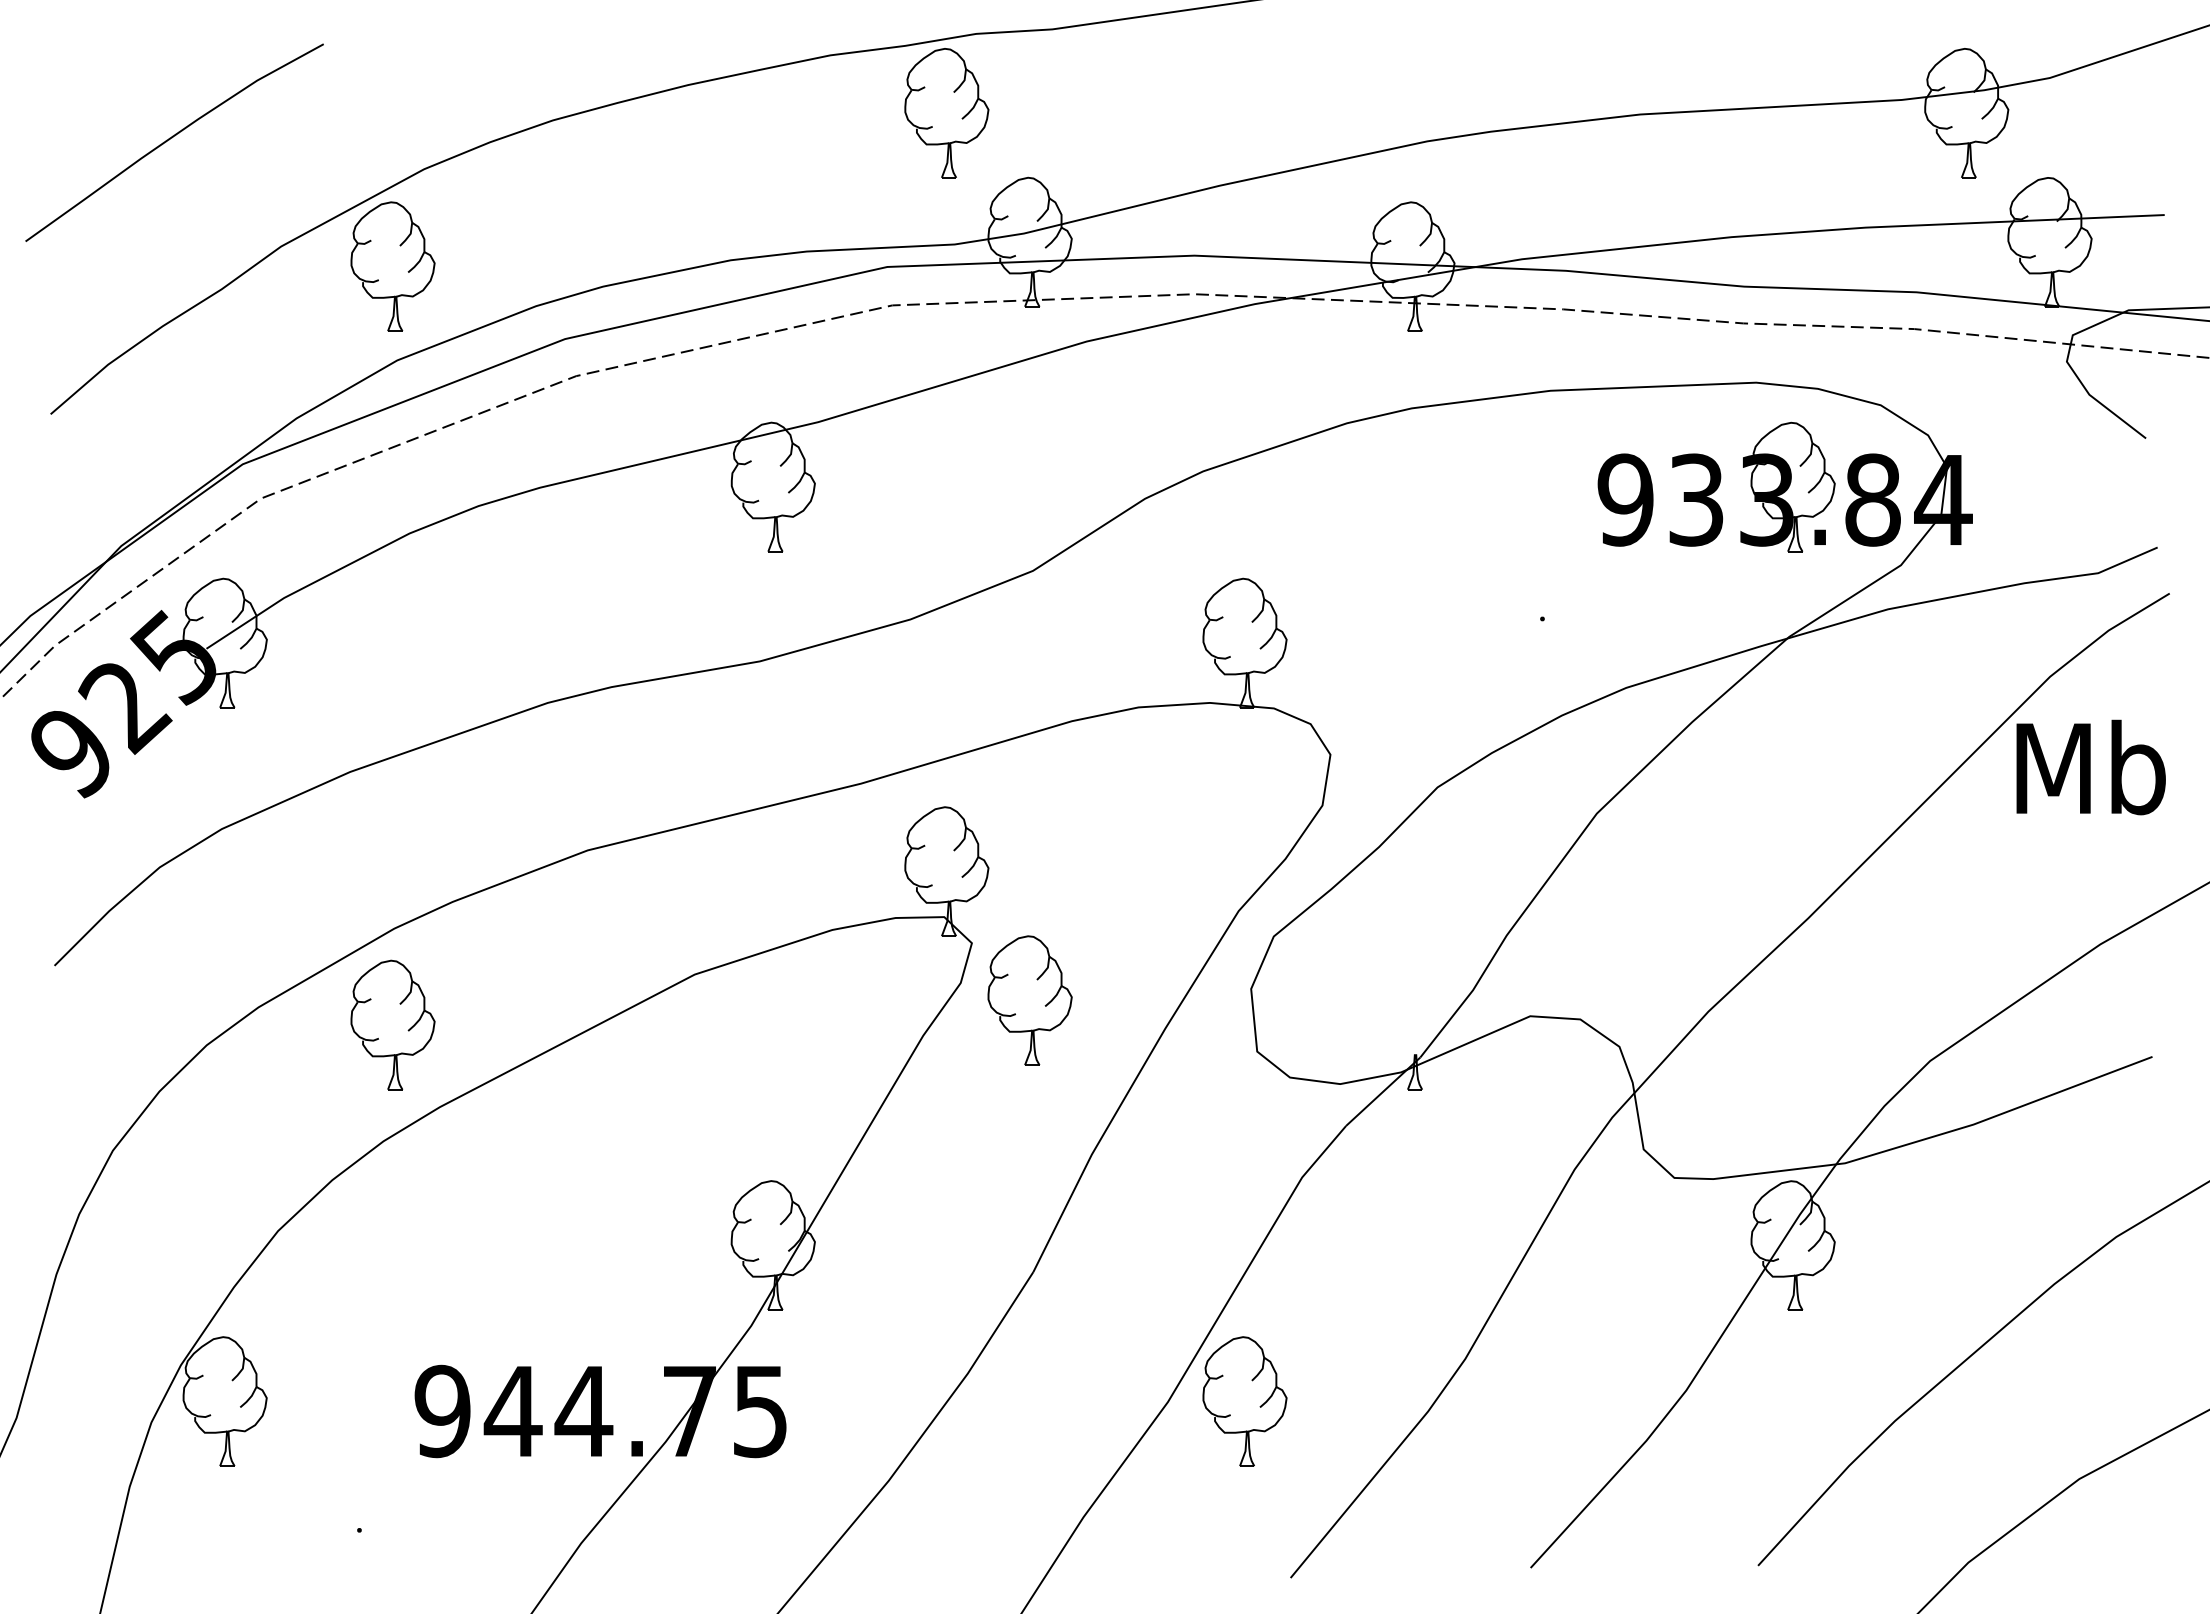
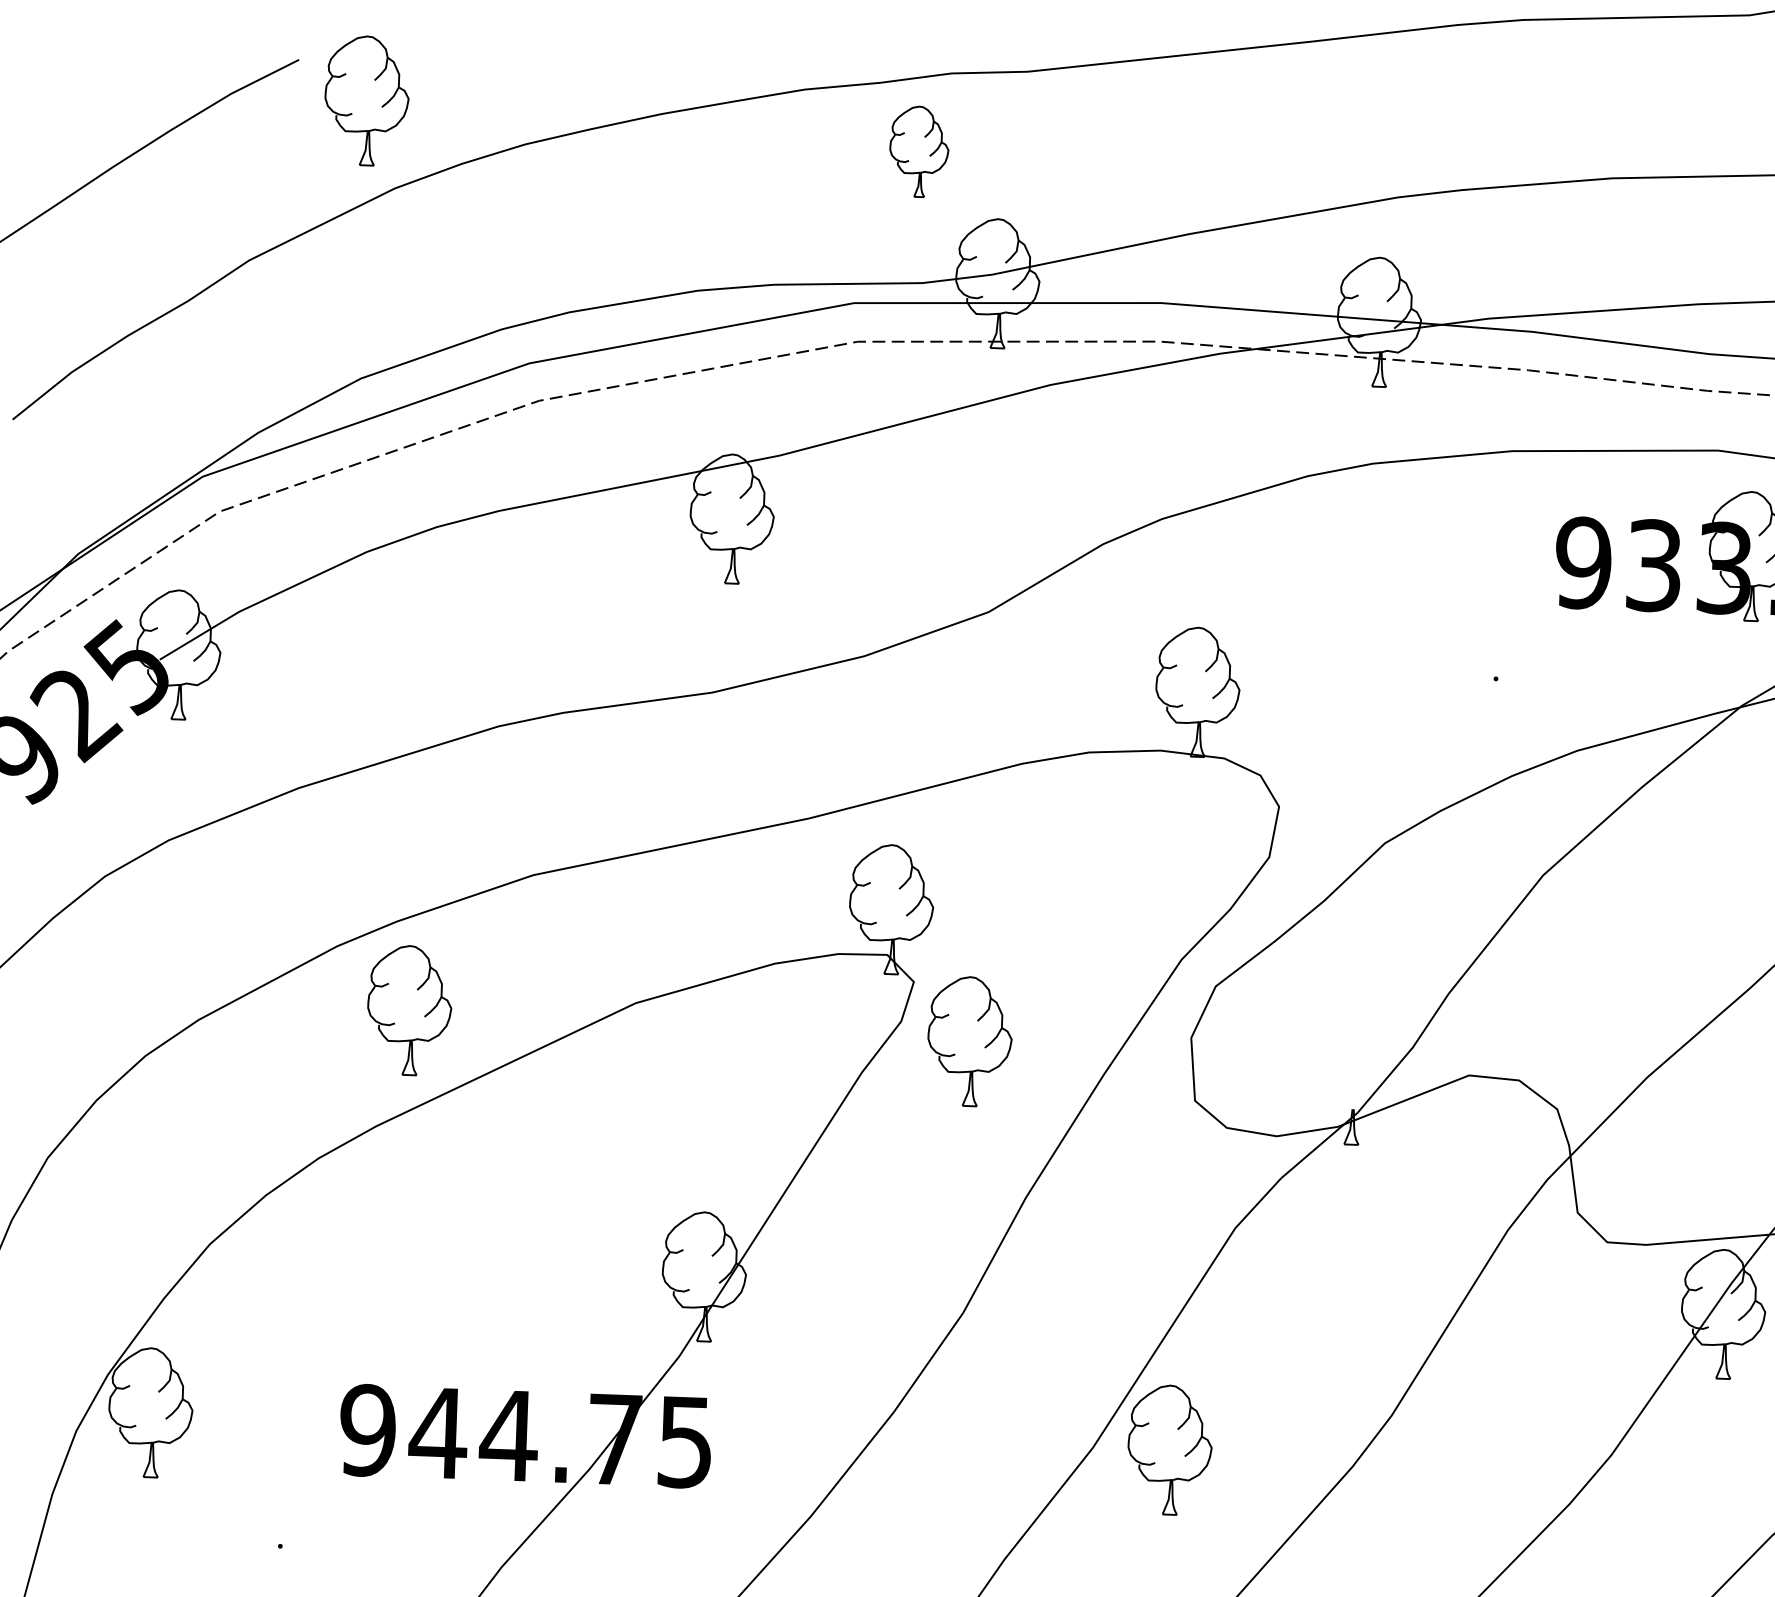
part: (946, 113) -> (918, 151), size x0.7
part: (392, 266) -> (366, 100), moved
part: (392, 1024) -> (409, 1009), moved

